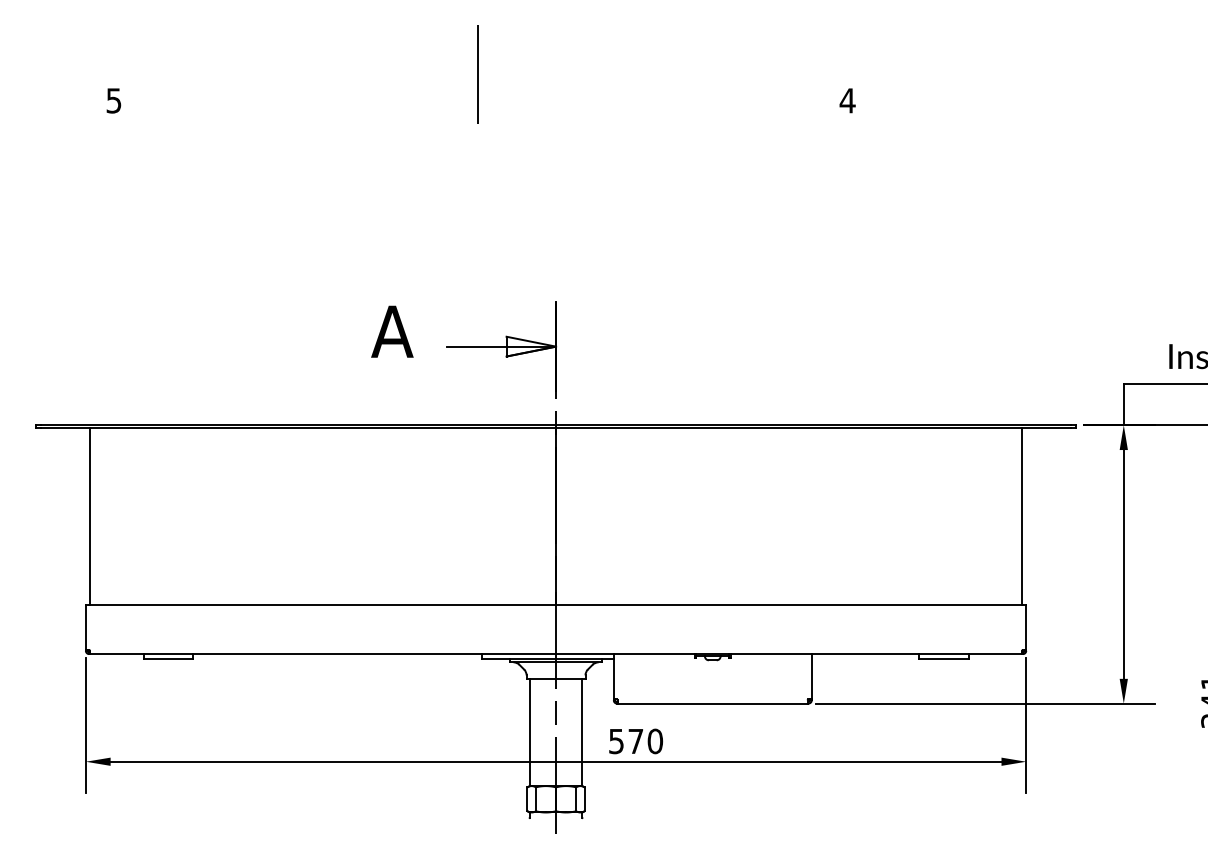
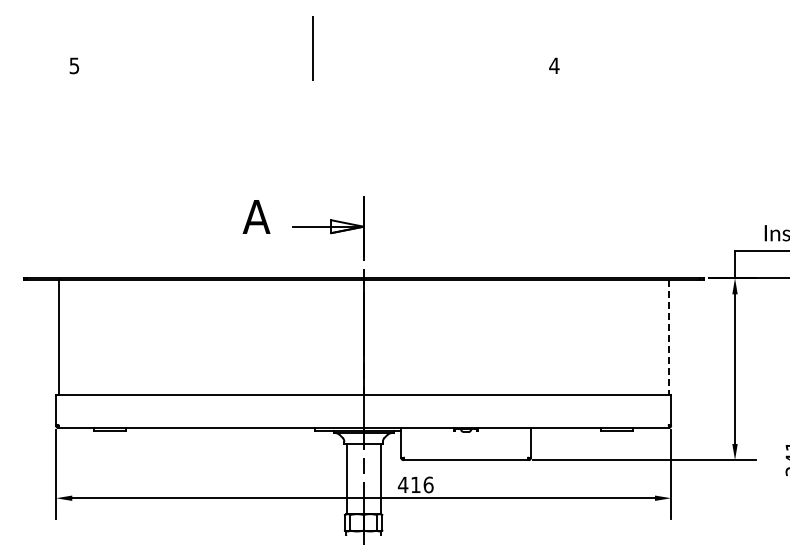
line: (1022, 516) -> (668, 337), solid -> dashed
text: (635, 740) -> (415, 484), 570 -> 416

